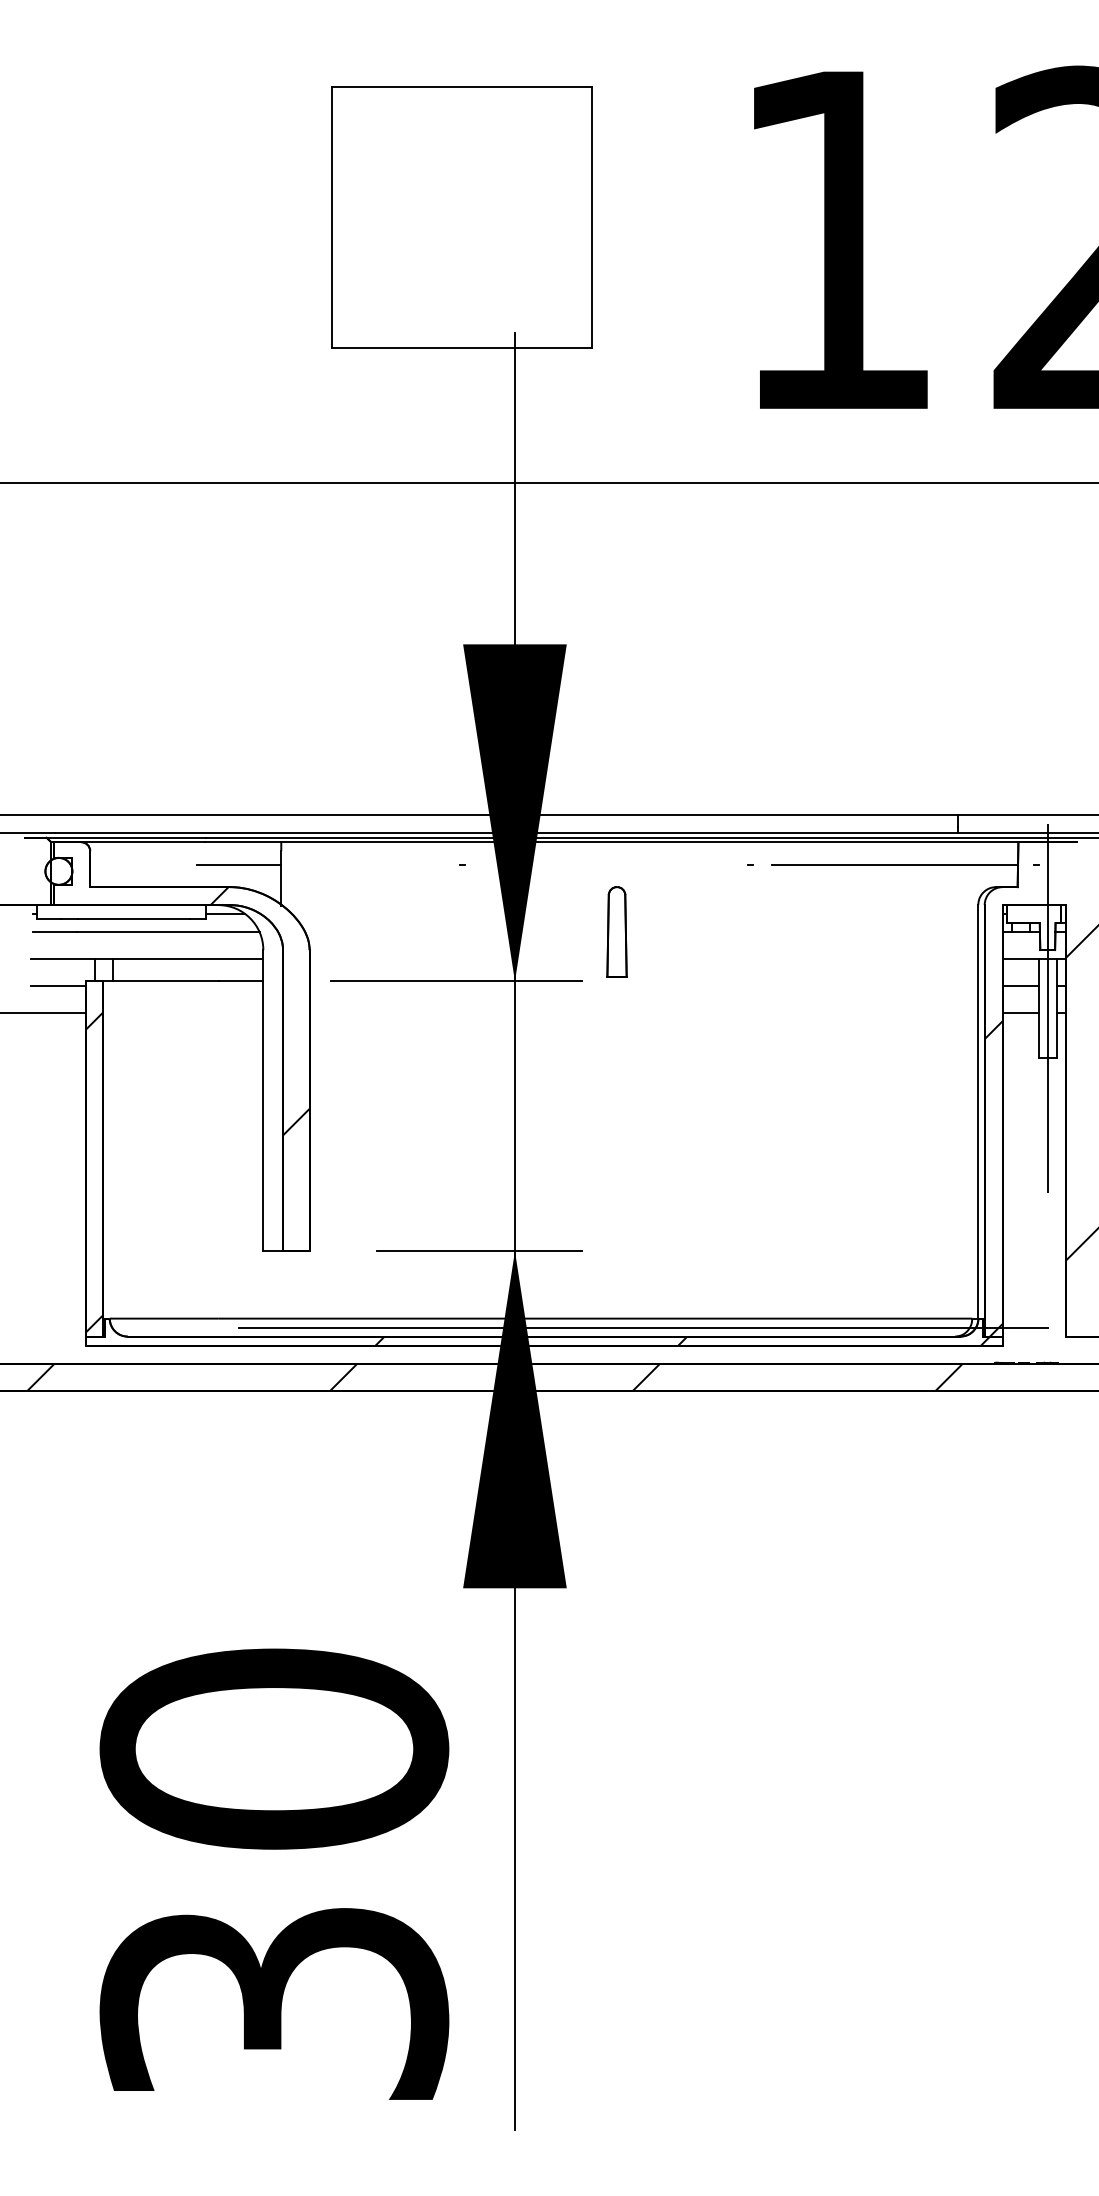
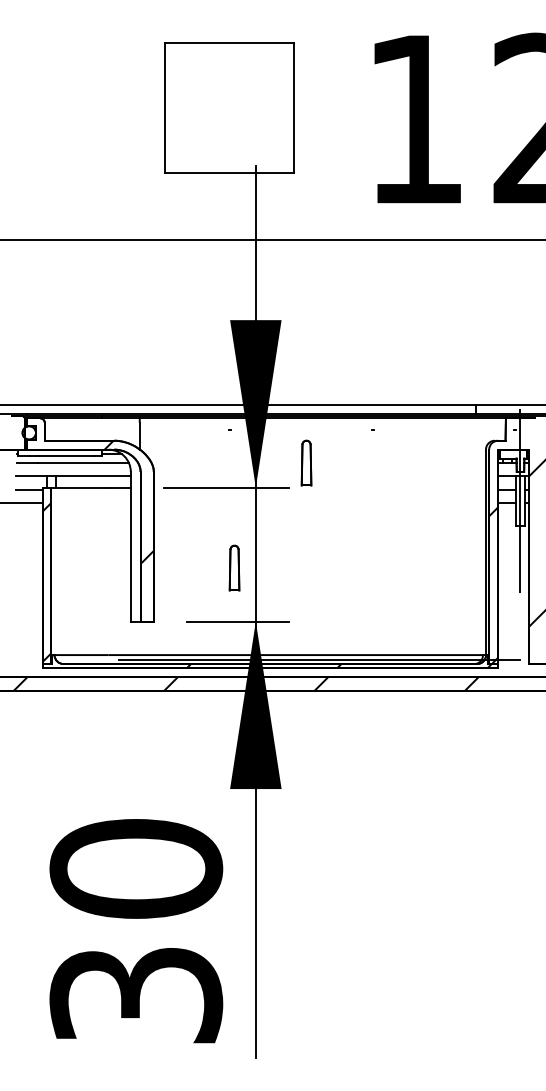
line: (238, 864) -> (118, 429), removed
line: (894, 864) -> (444, 429), removed
part: (471, 1142) -> (234, 567), added

